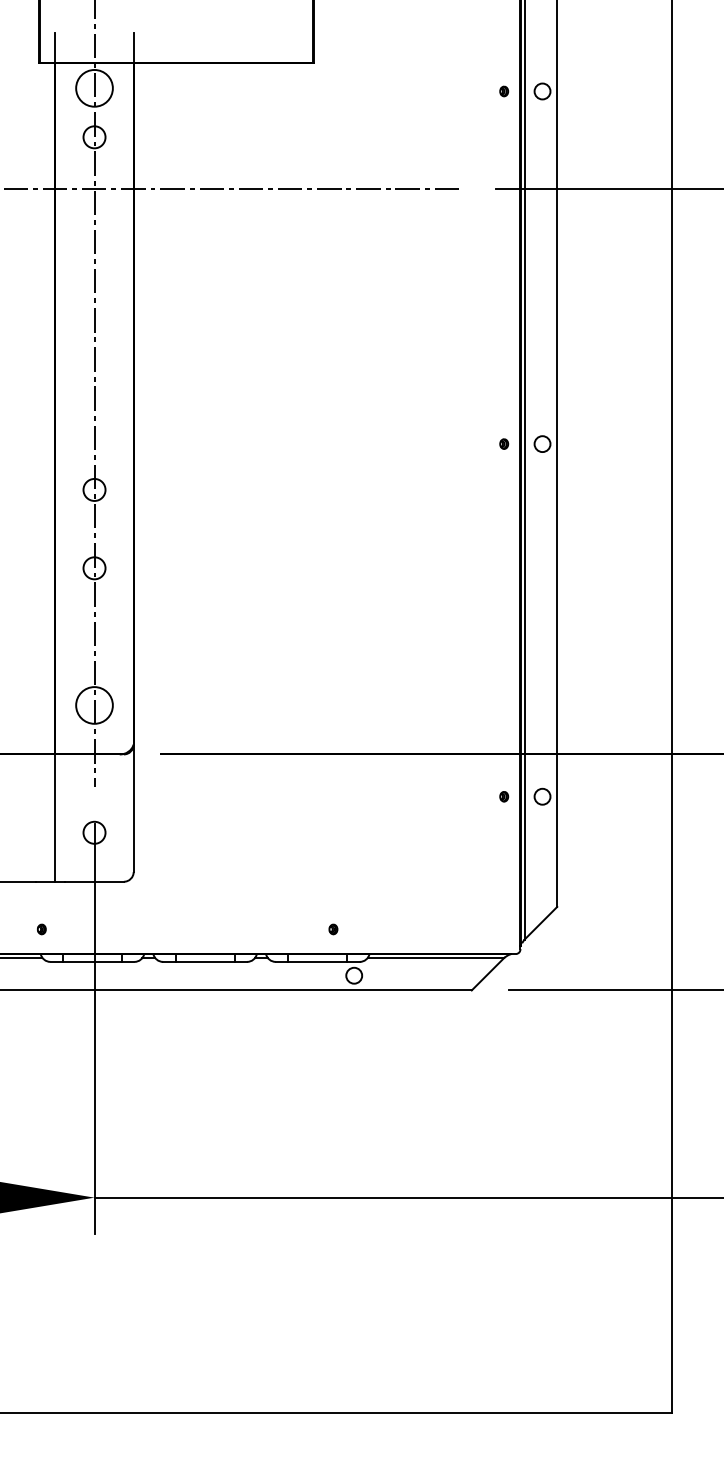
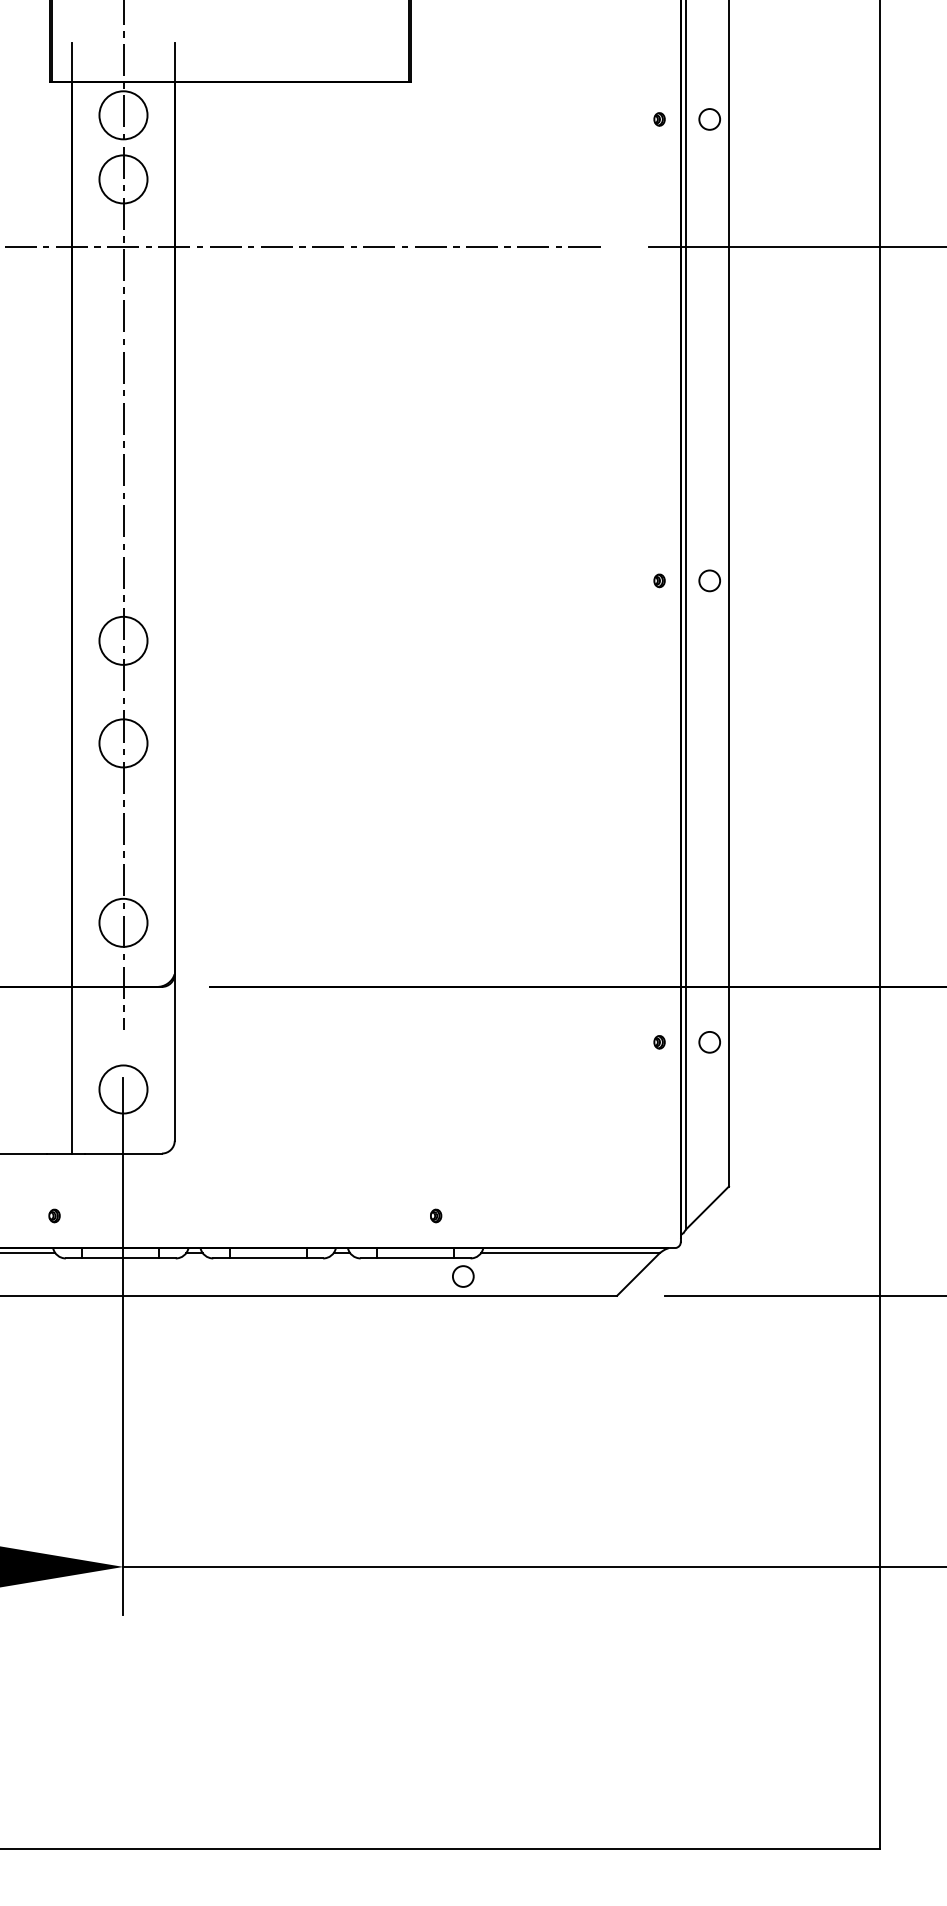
circle: (94, 137) -> (123, 179), size x1.67
circle: (94, 489) -> (123, 640), size x1.67
circle: (94, 568) -> (123, 743), size x1.67
circle: (94, 832) -> (123, 1089), size x1.67

